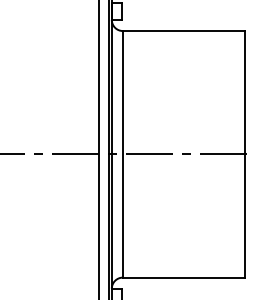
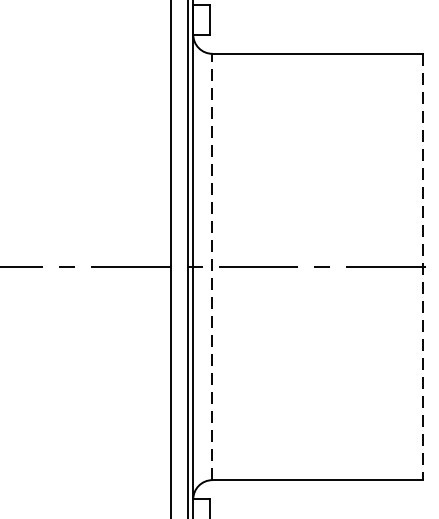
line: (122, 153) -> (211, 265), solid -> dashed
line: (244, 154) -> (422, 267), solid -> dashed

